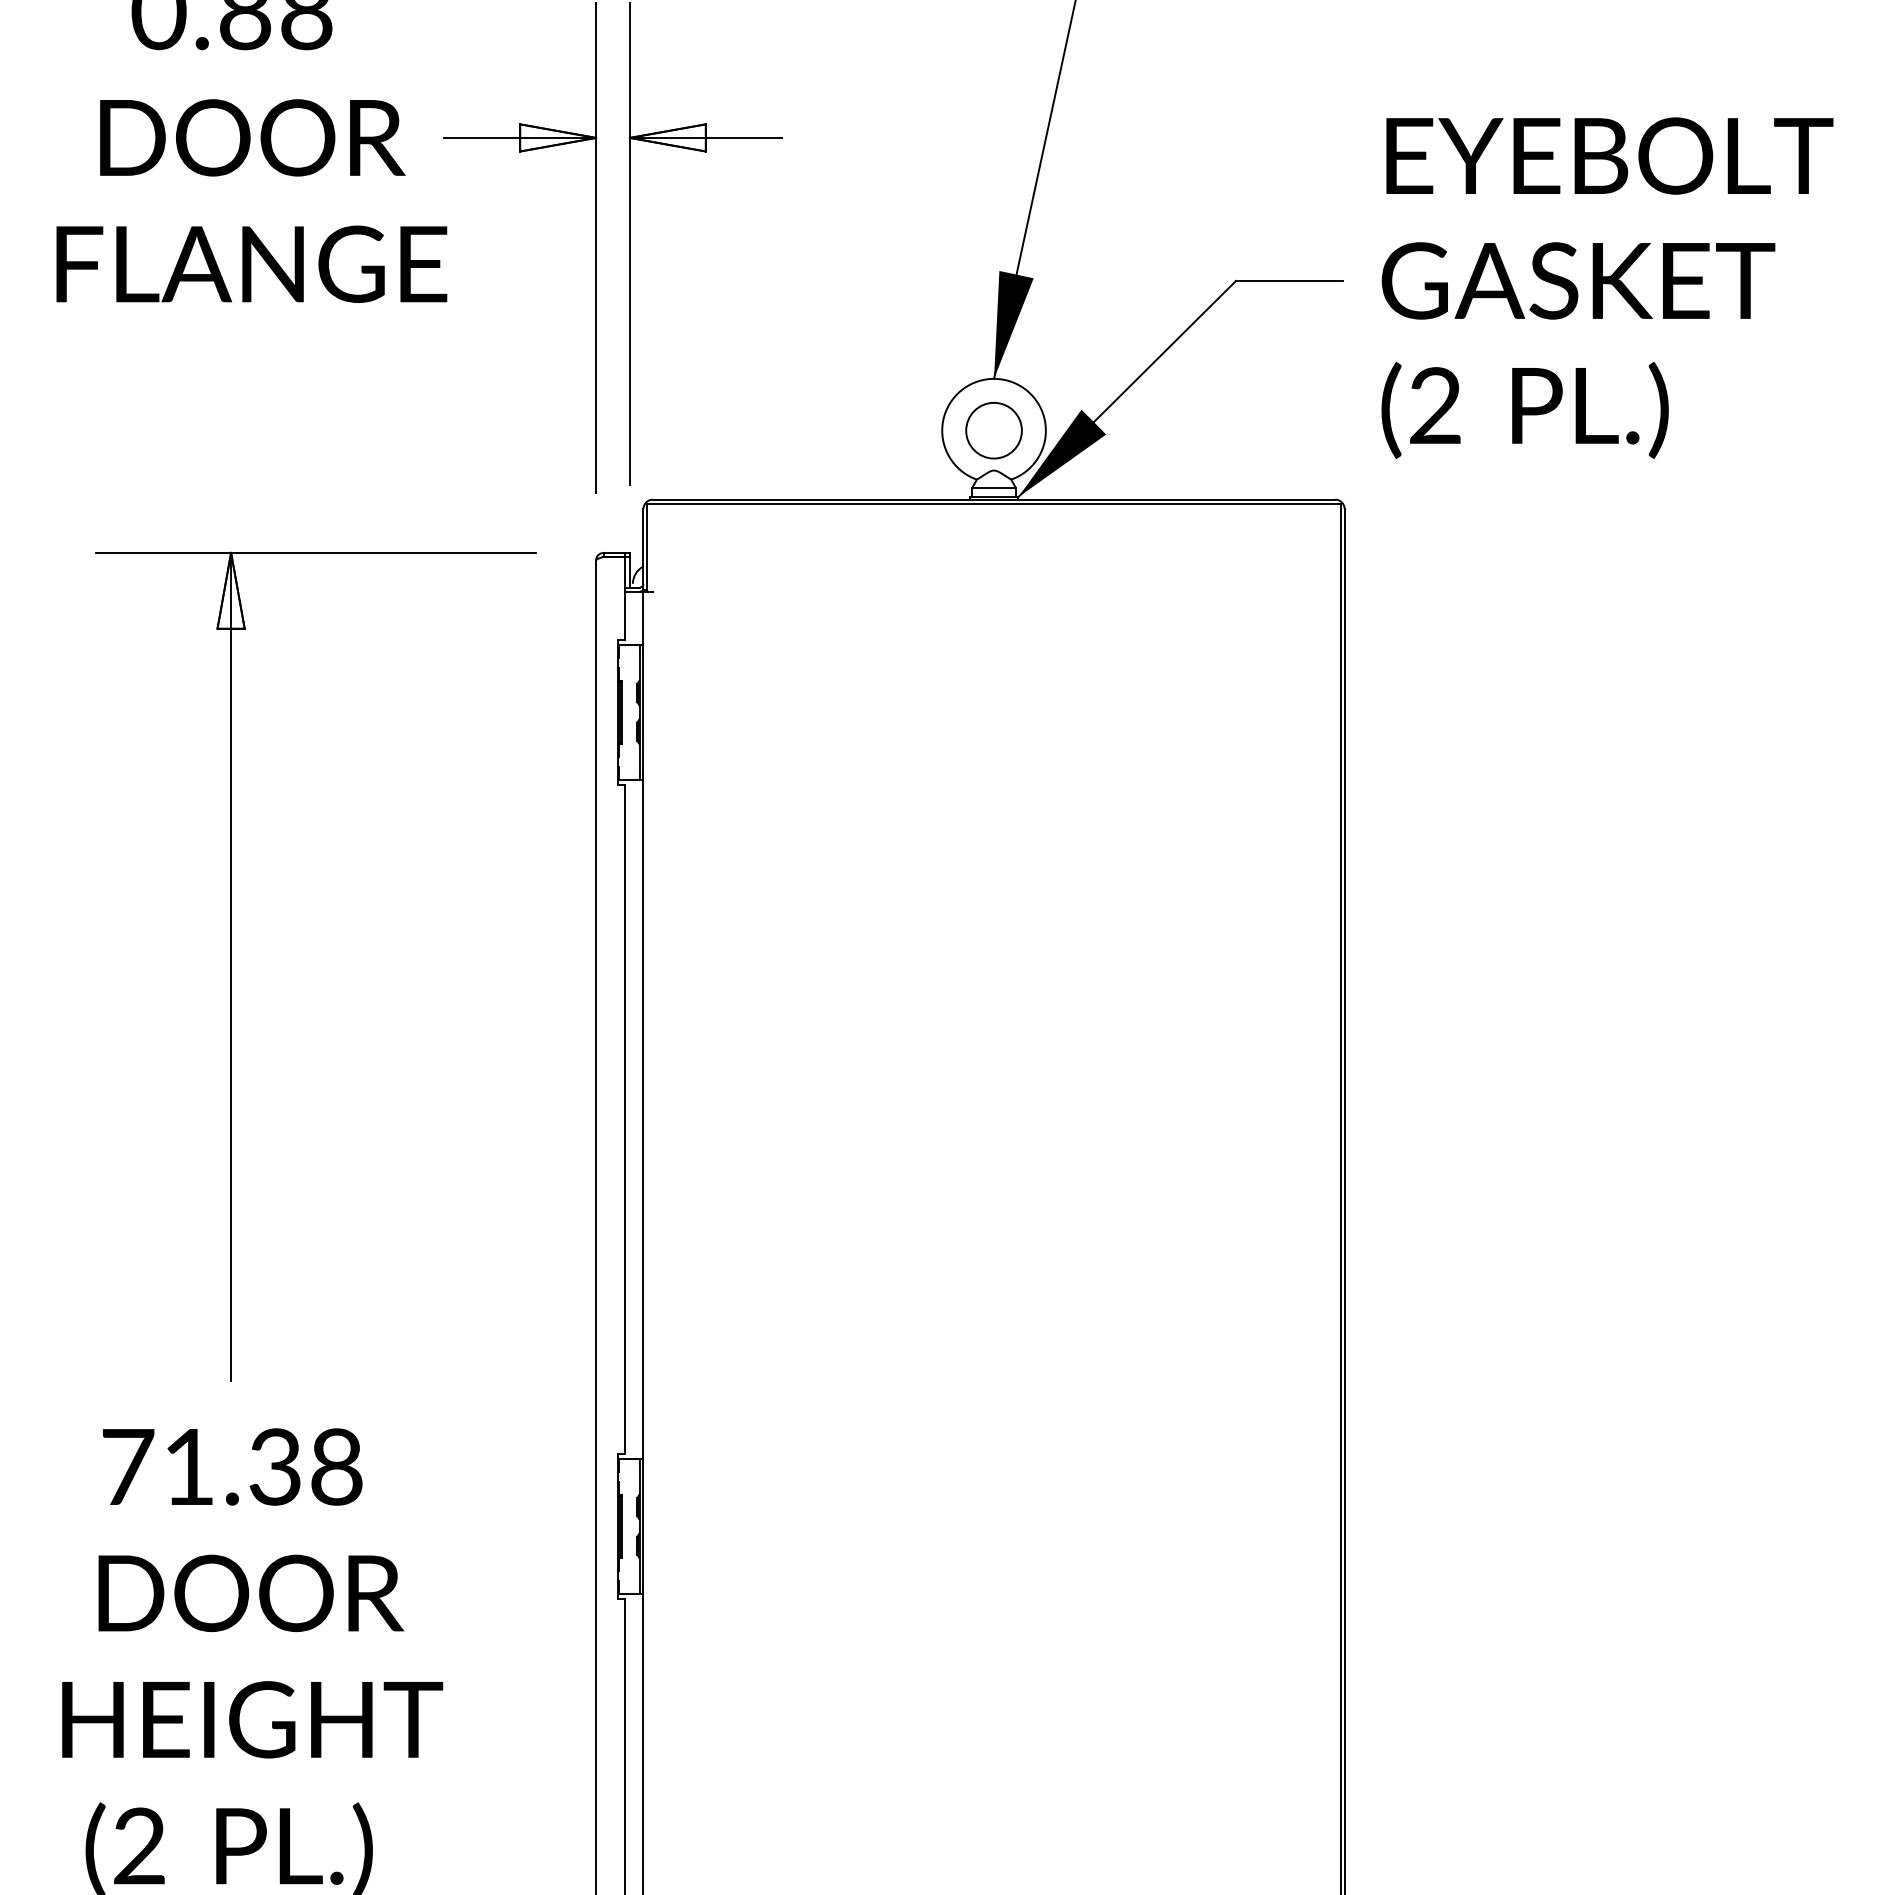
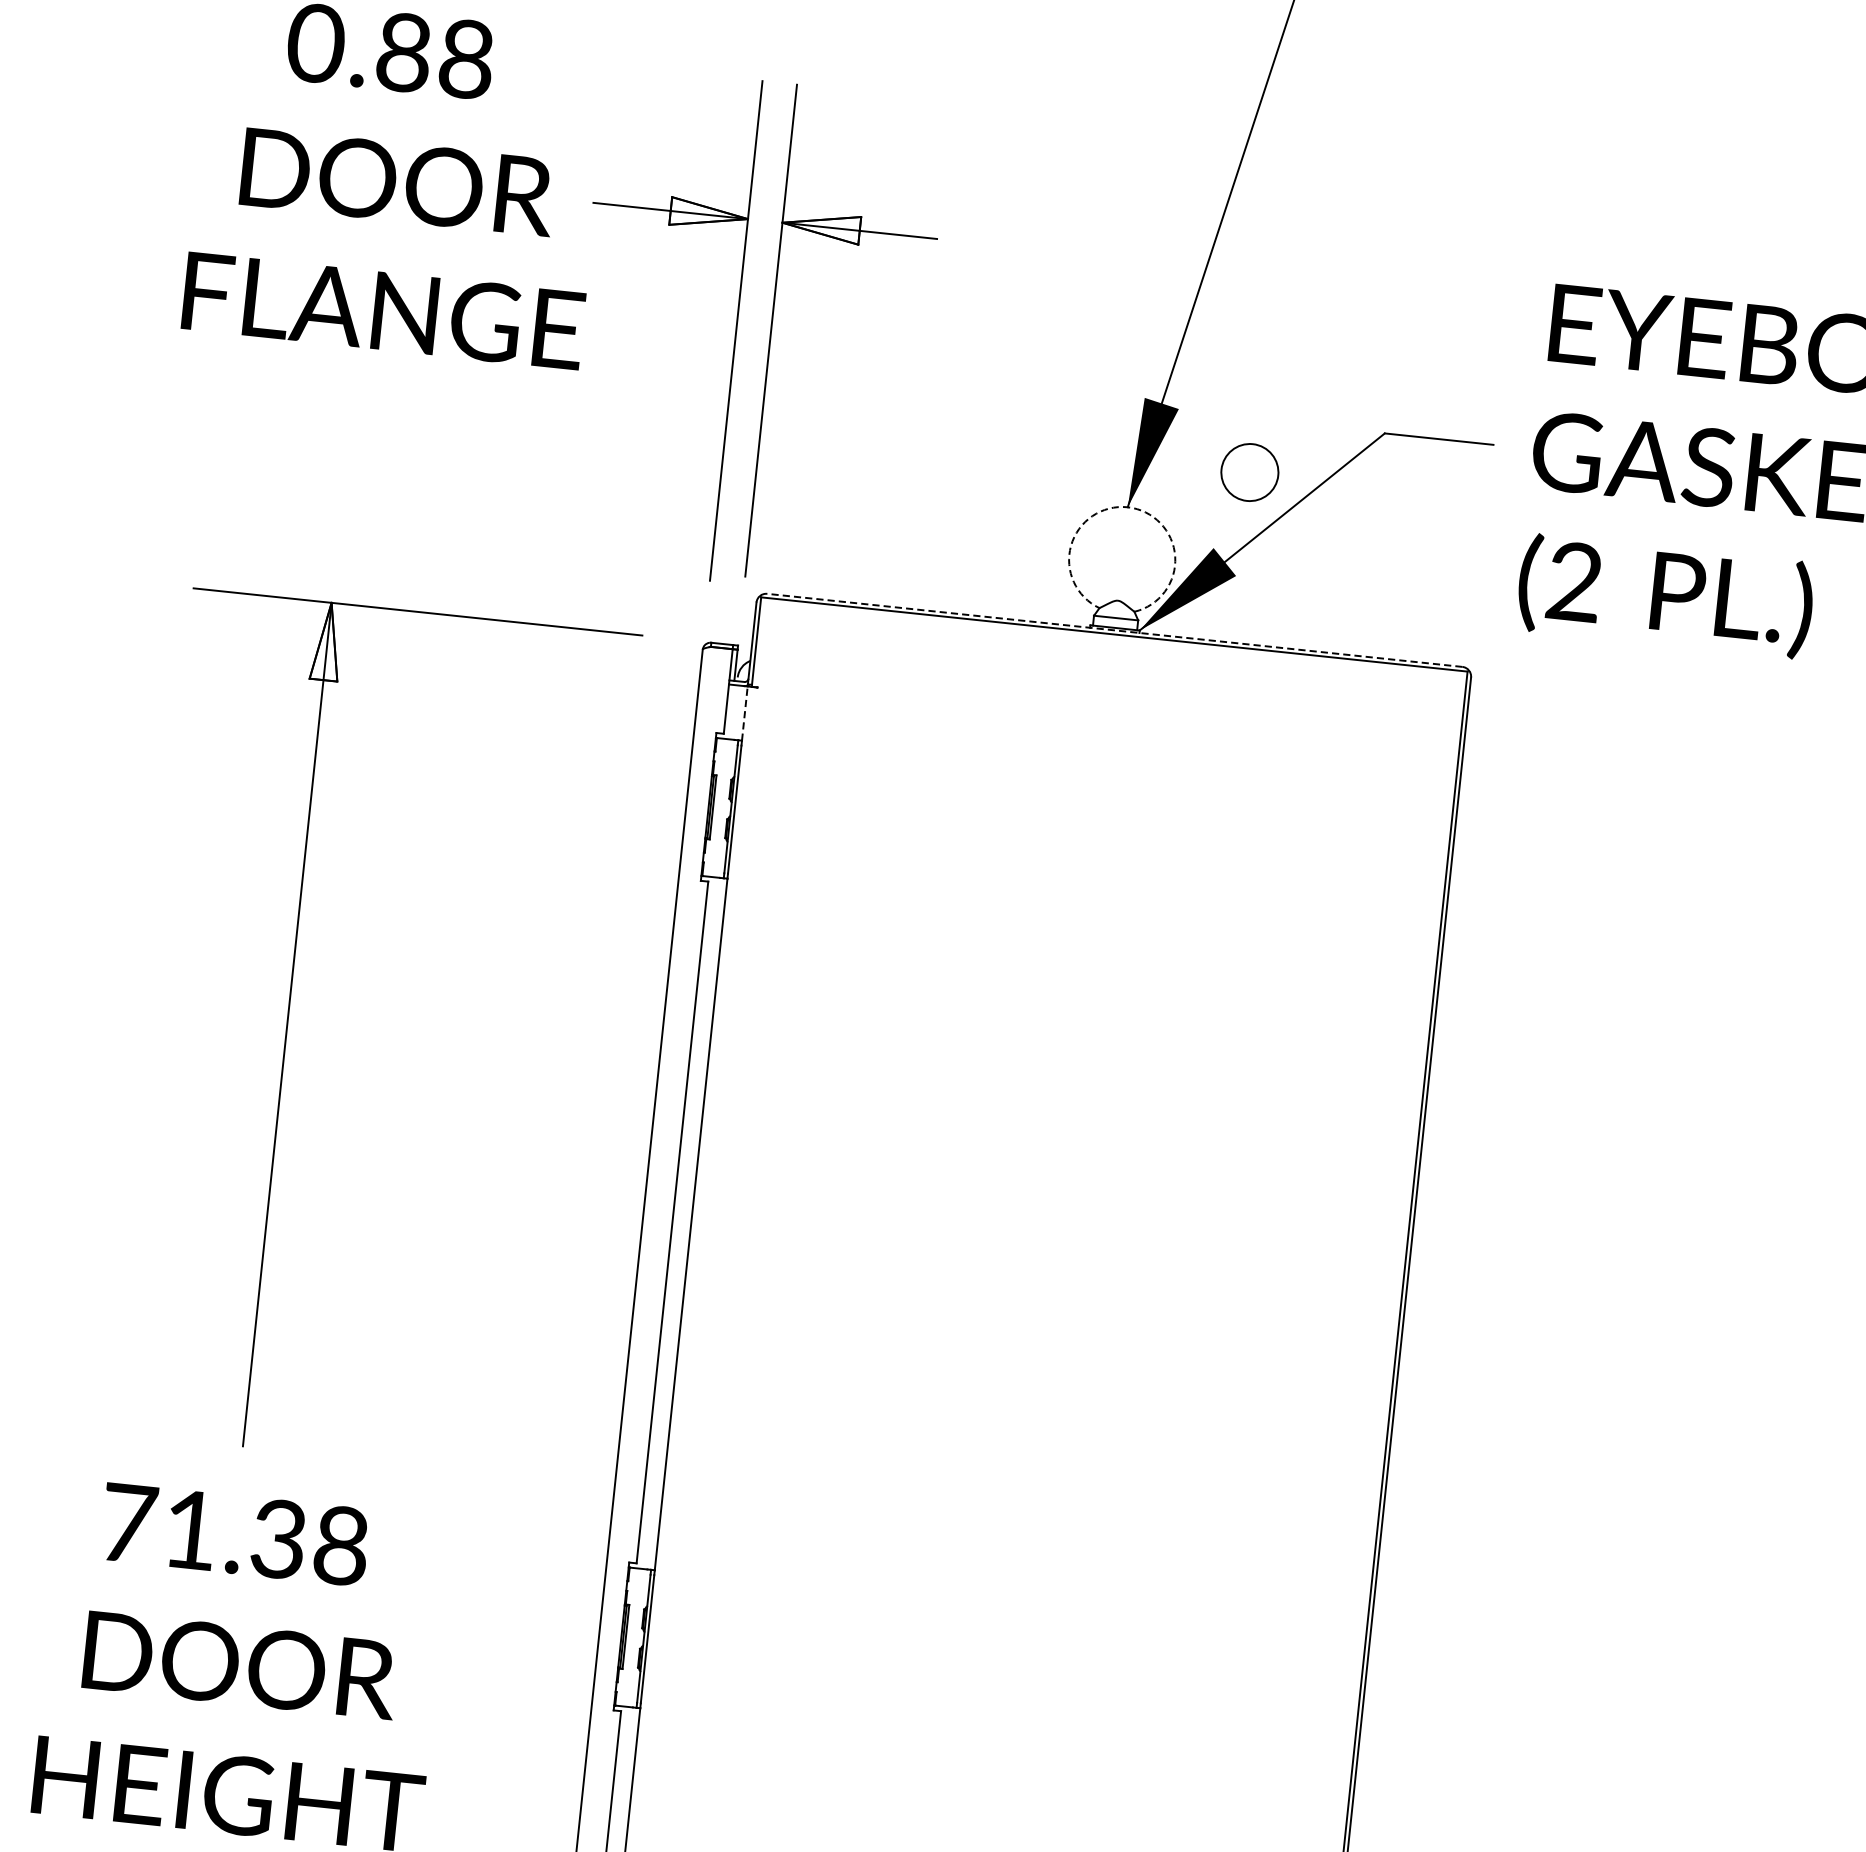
arc: (994, 378) -> (1128, 506), solid -> dashed
circle: (993, 430) -> (1249, 472), moved
line: (993, 499) -> (1114, 630), solid -> dashed
line: (643, 618) -> (744, 713), solid -> dashed

